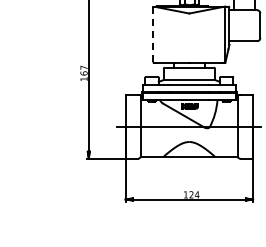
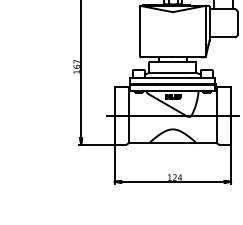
line: (153, 34) -> (140, 31), dashed -> solid

